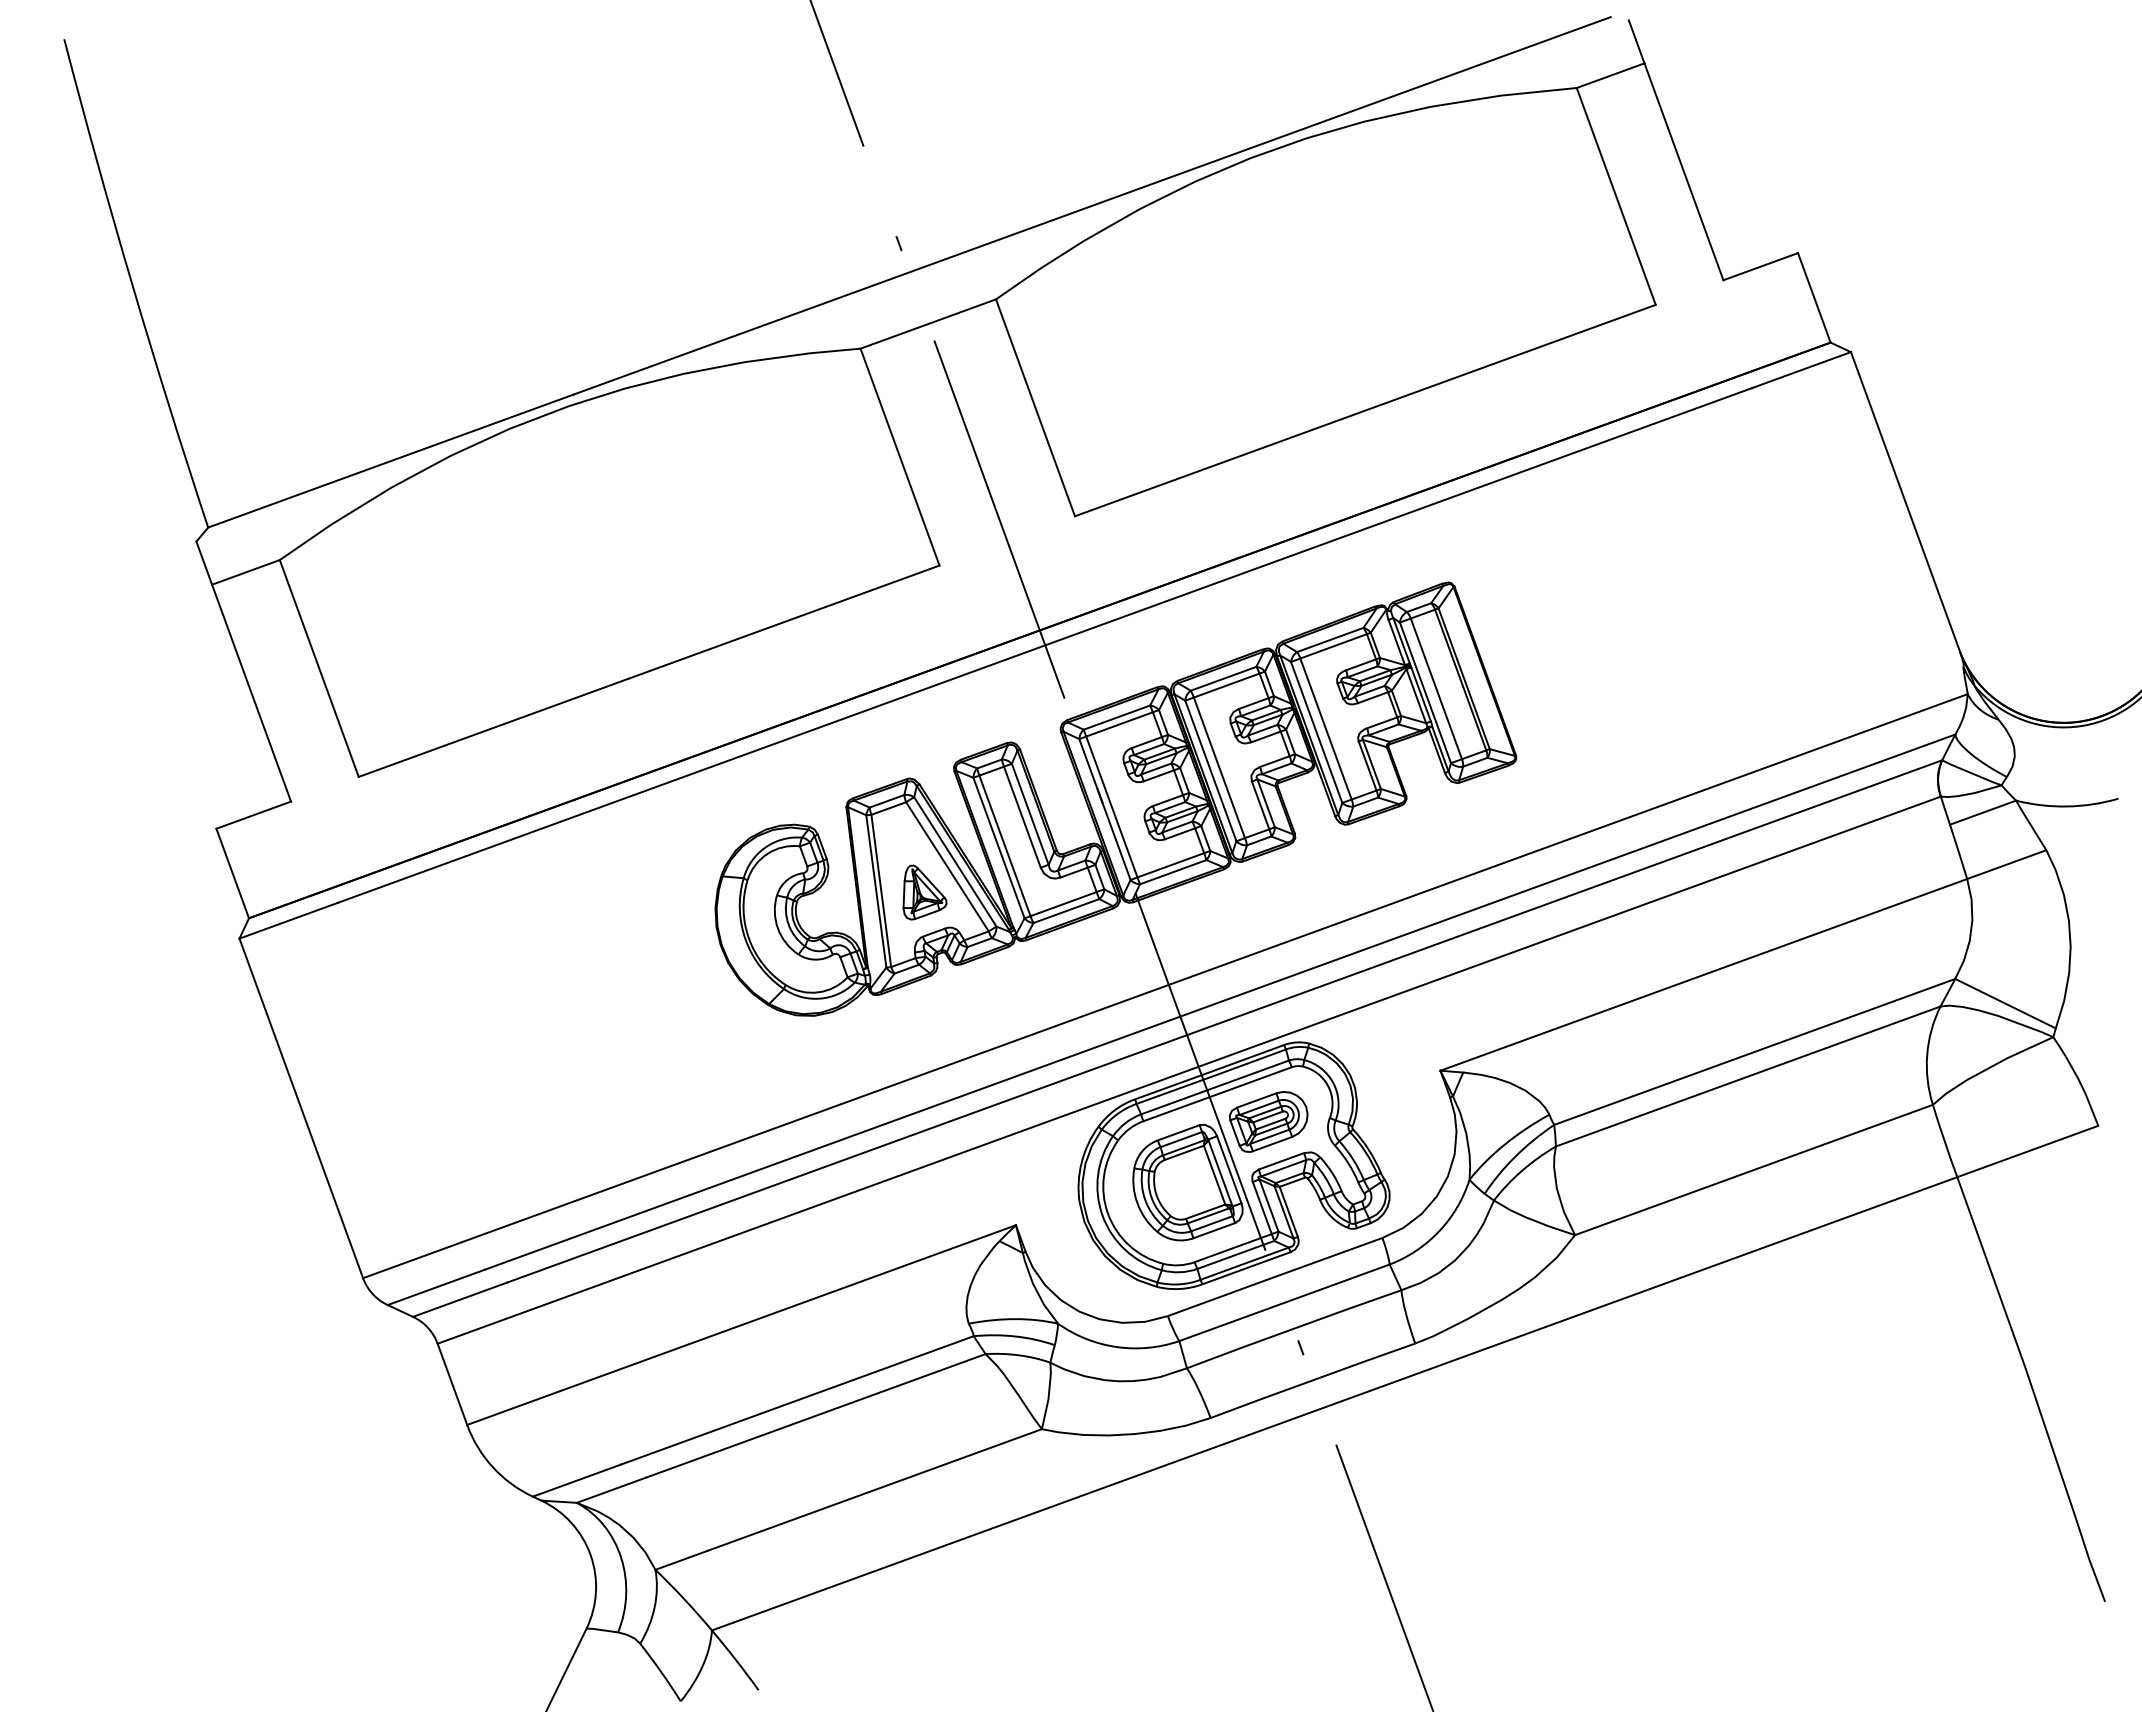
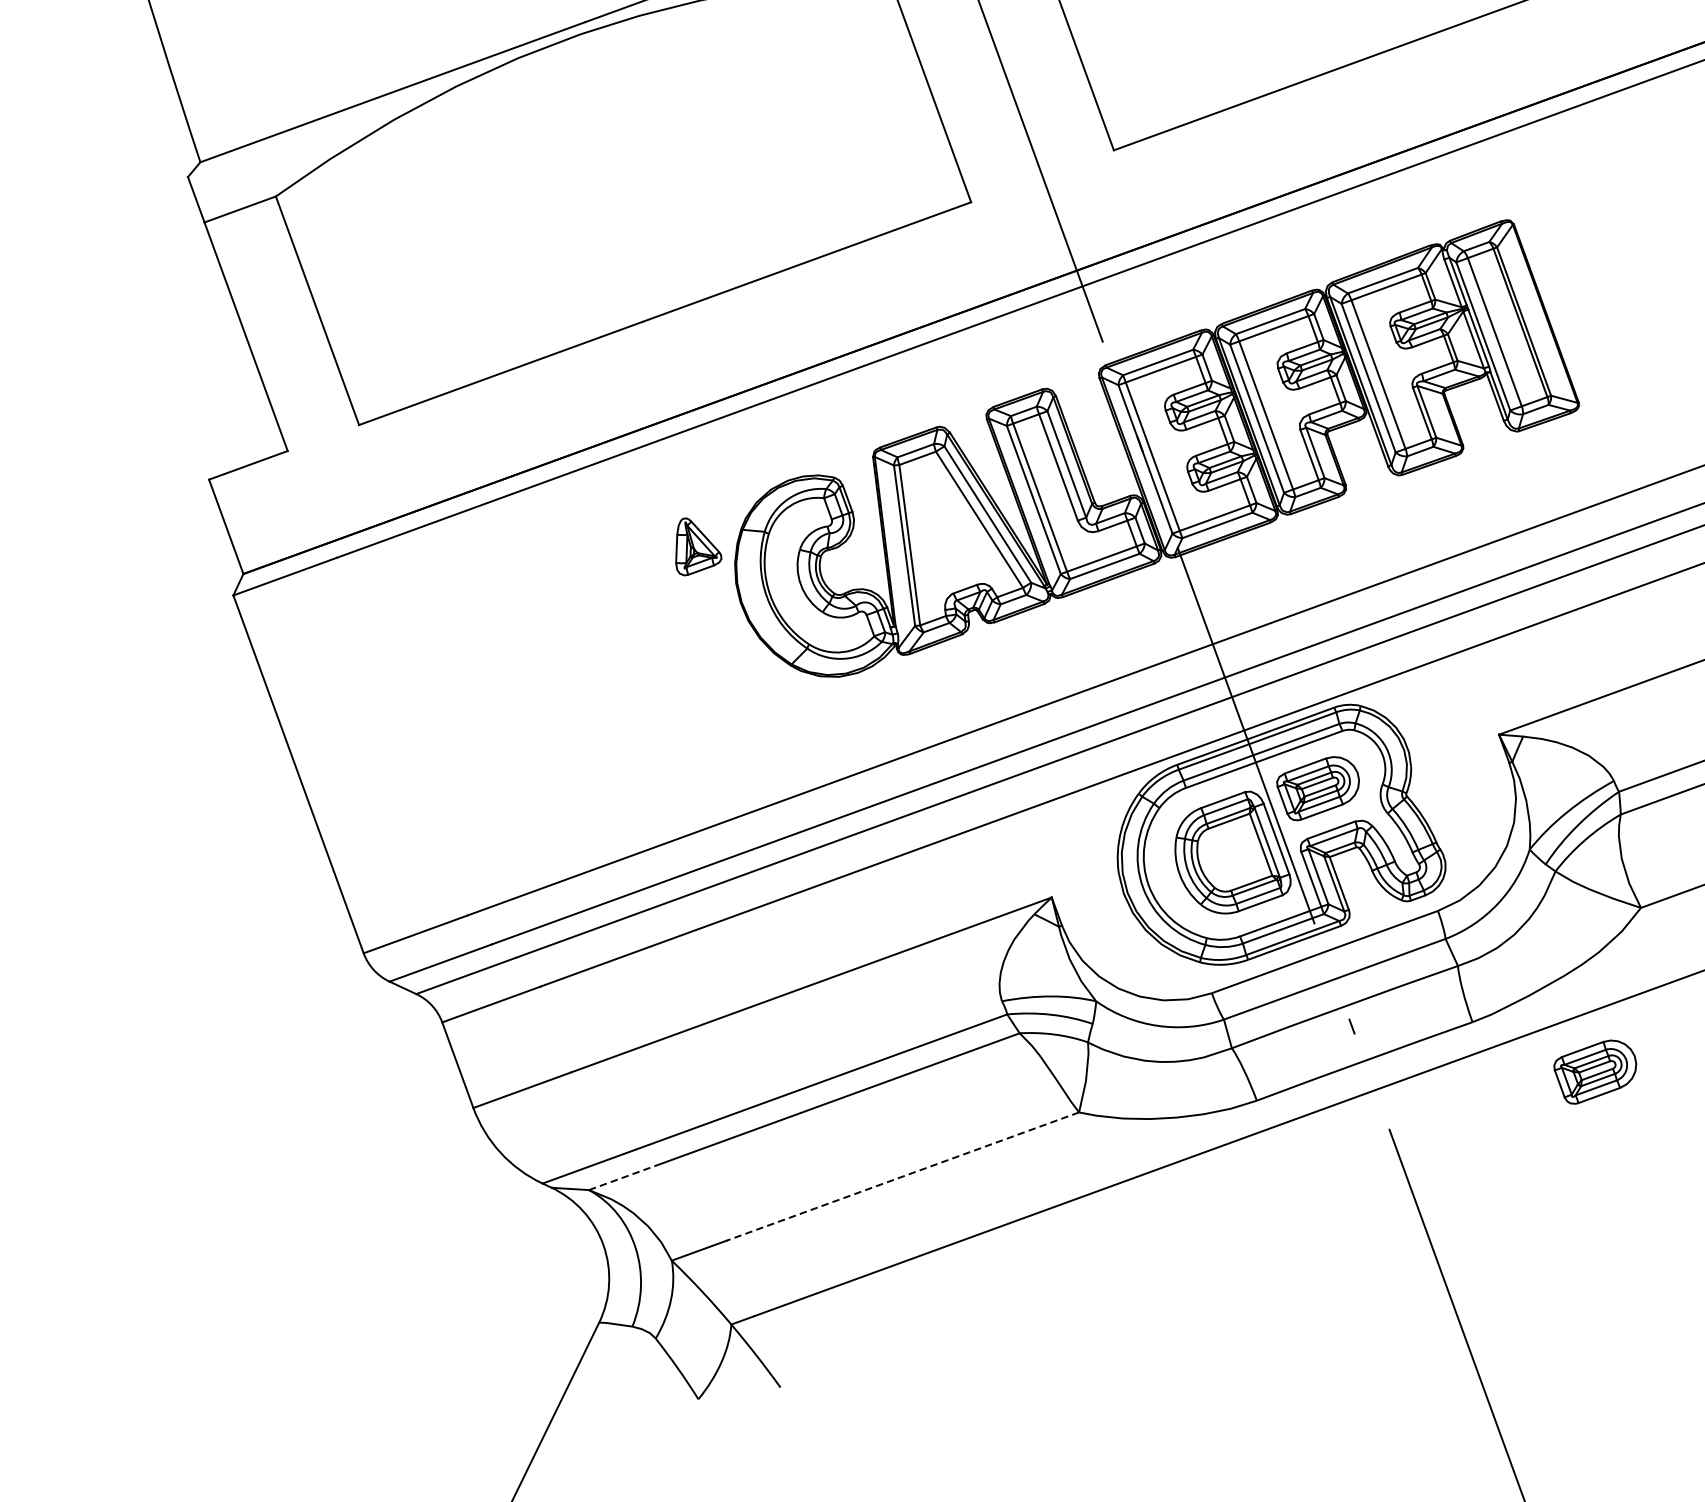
part: (924, 892) -> (698, 546), moved
part: (1531, 1390) -> (1595, 1071), added
line: (611, 1490) -> (625, 1177), solid -> dashed
line: (874, 1490) -> (902, 1177), solid -> dashed

